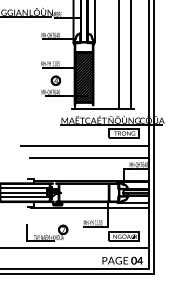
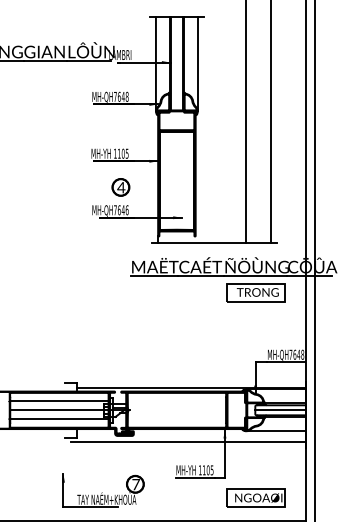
hatch: (83, 76) -> (175, 178), removed
line: (84, 145) -> (177, 316), removed
line: (88, 158) -> (185, 342), removed

